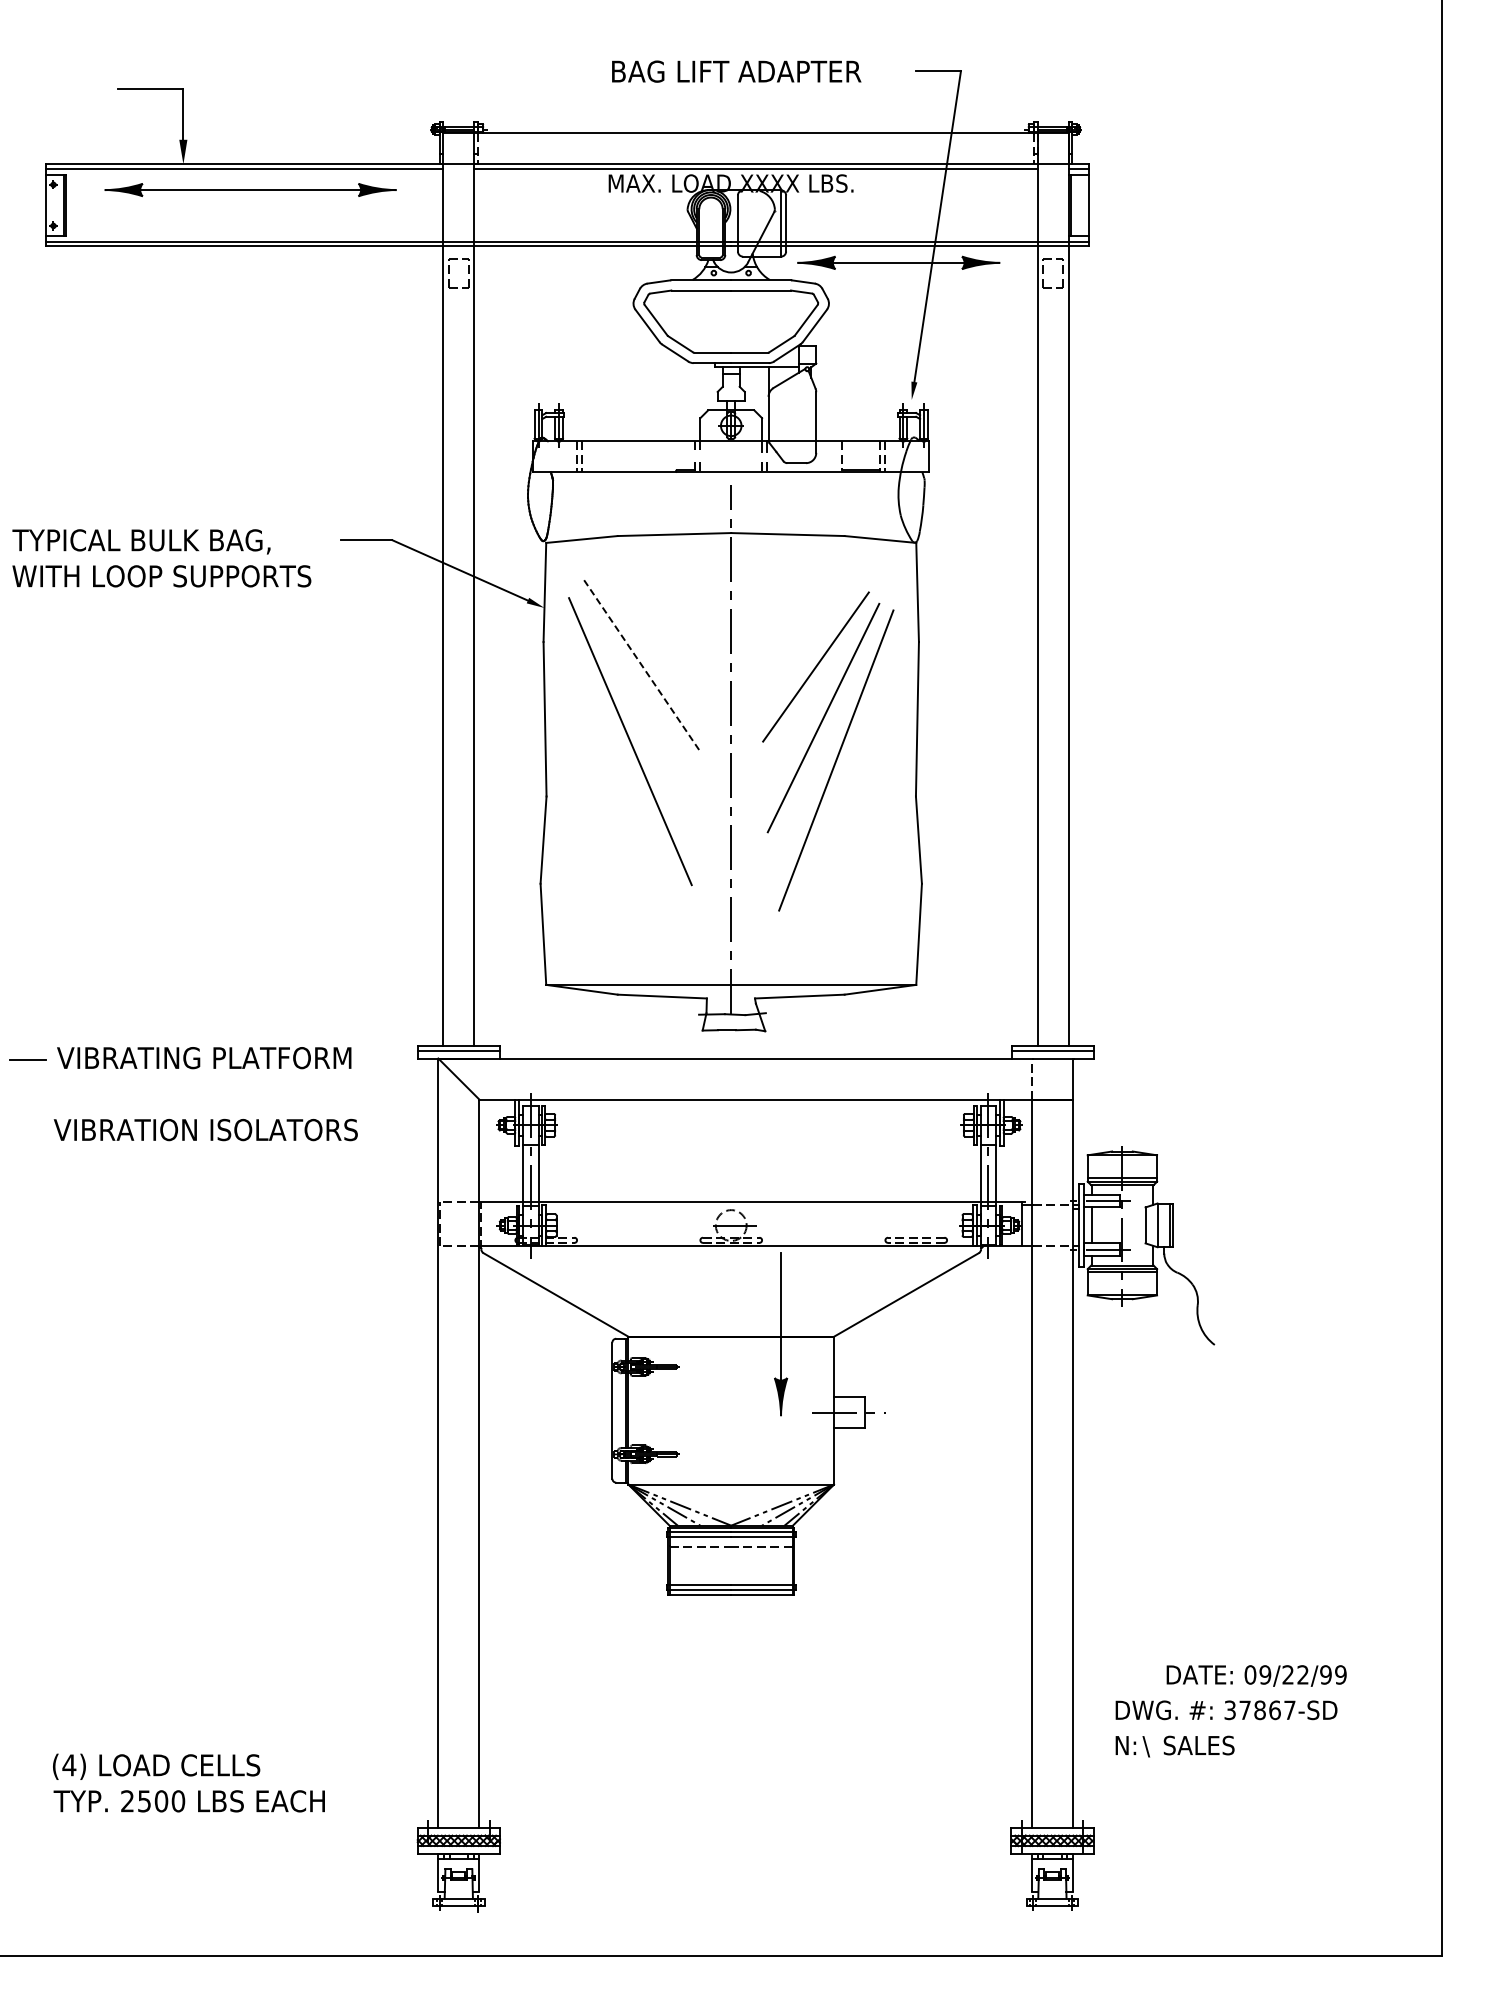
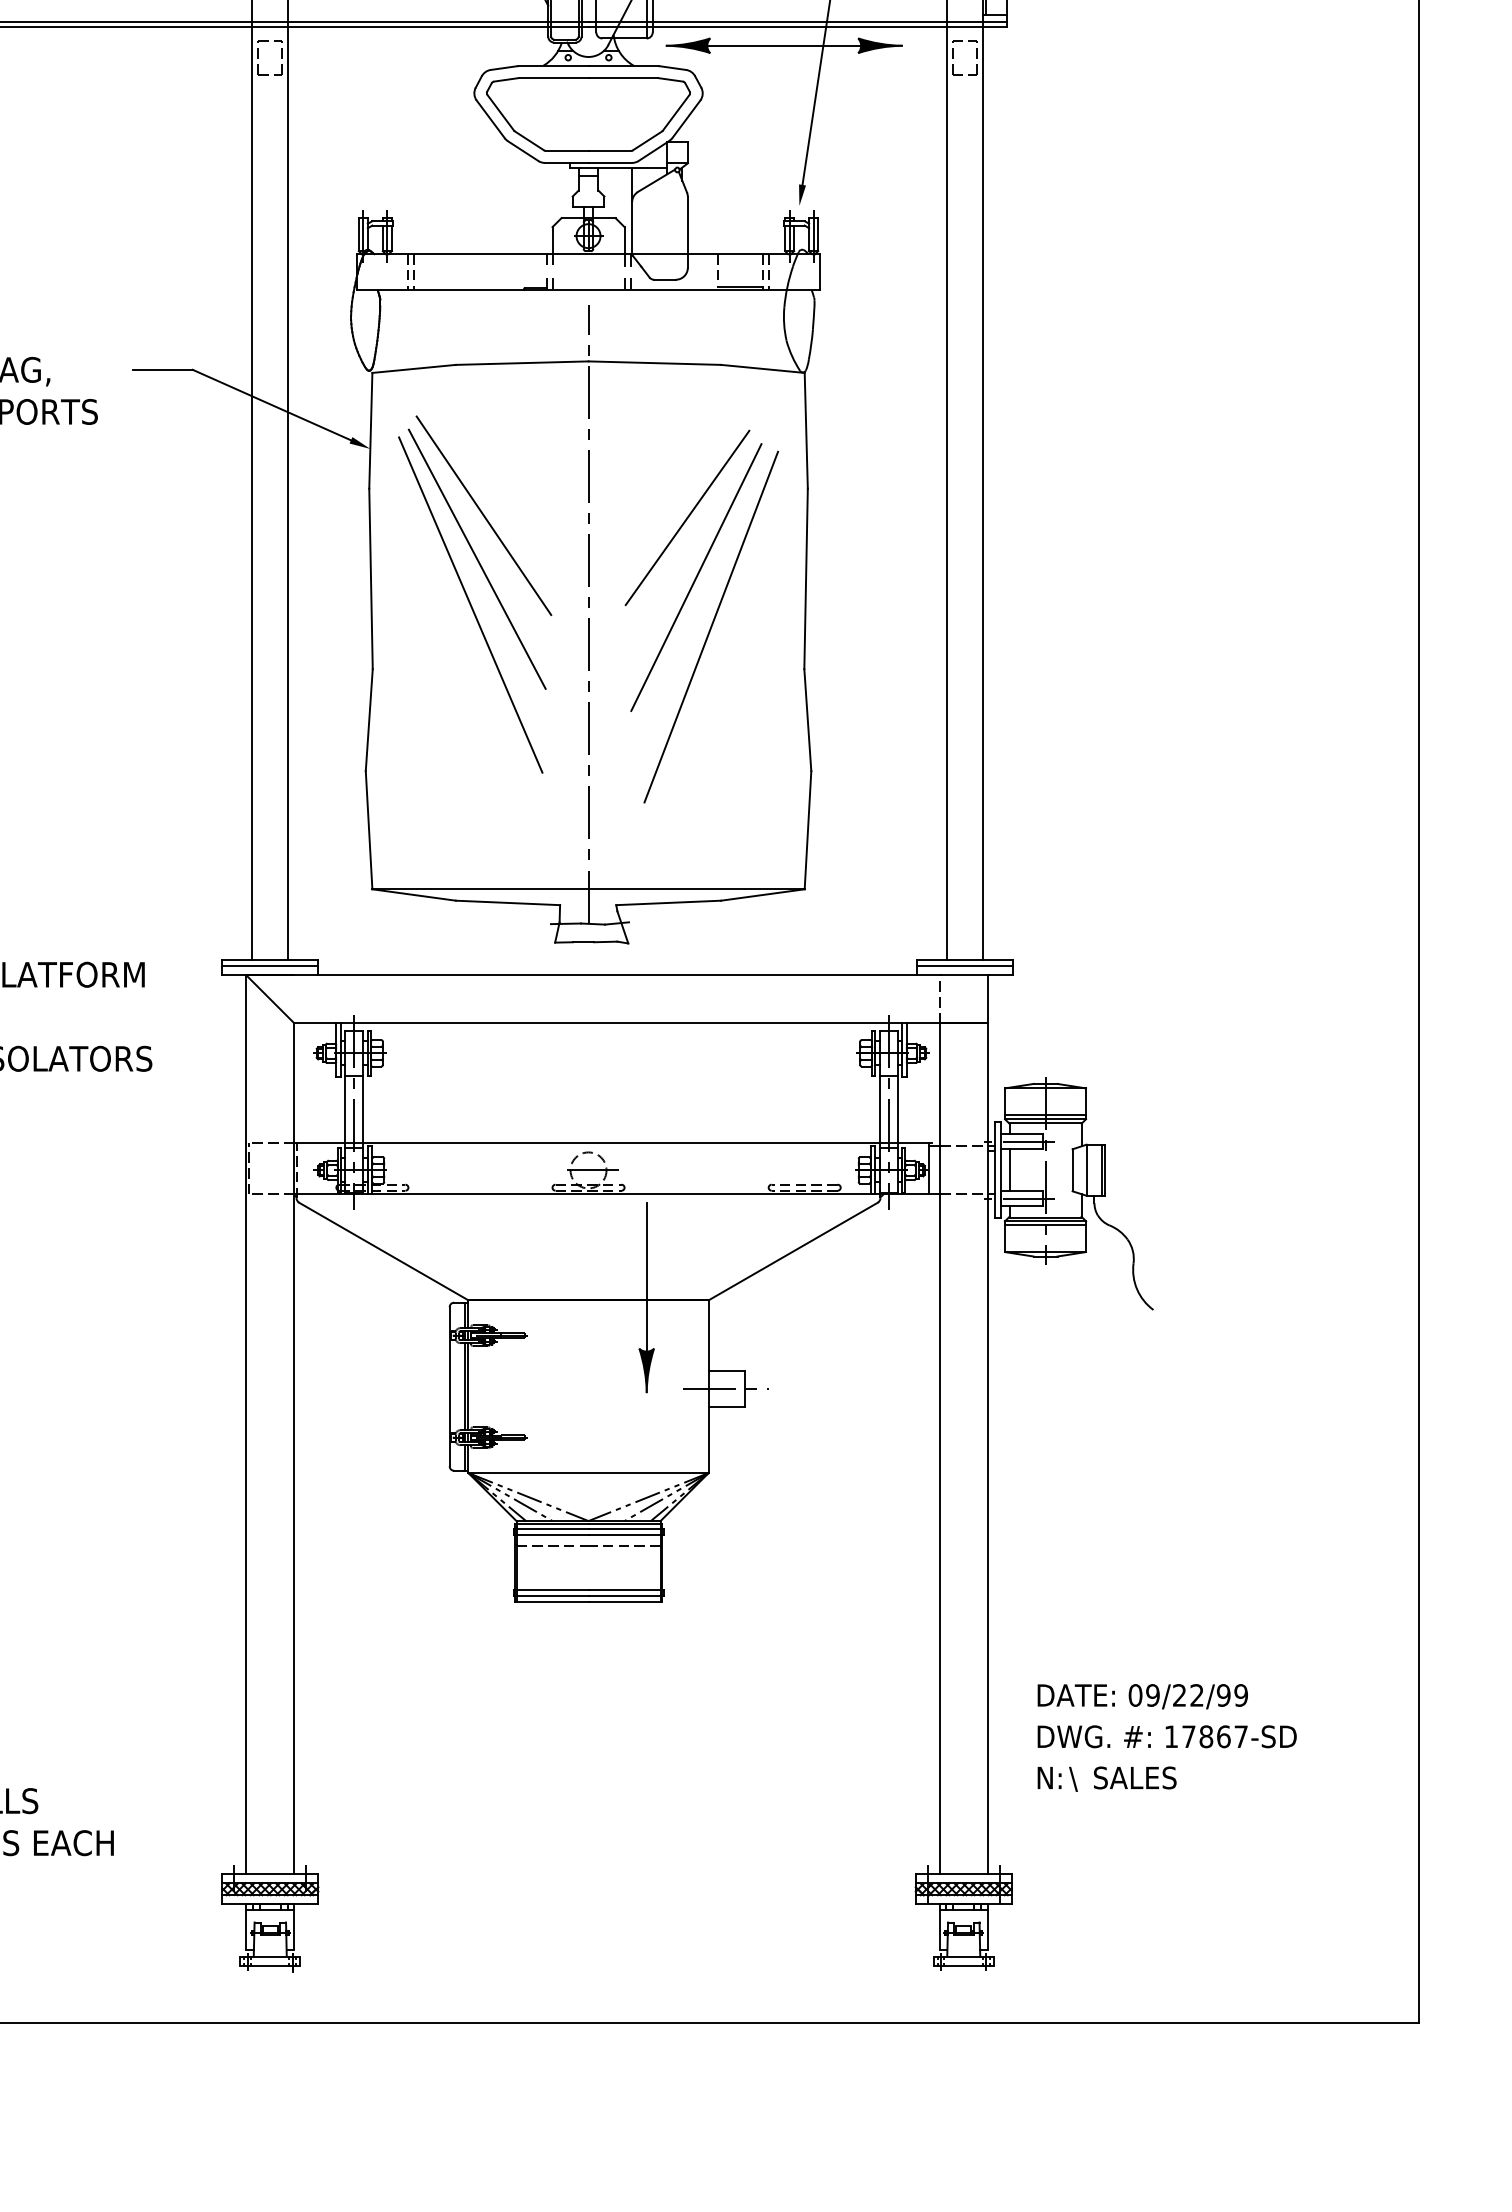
line: (641, 665) -> (483, 516), dashed -> solid
line: (635, 702) -> (476, 559), added
text: (1256, 1675) -> (1142, 1696), moved
text: (1229, 1710) -> (1170, 1737), 37867-SD -> 17867-SD

